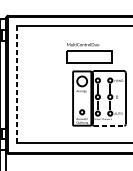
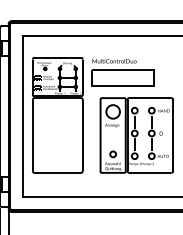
line: (17, 84) -> (23, 116), dashed -> solid
part: (41, 84) -> (57, 115), added
line: (109, 125) -> (150, 172), dashed -> solid

